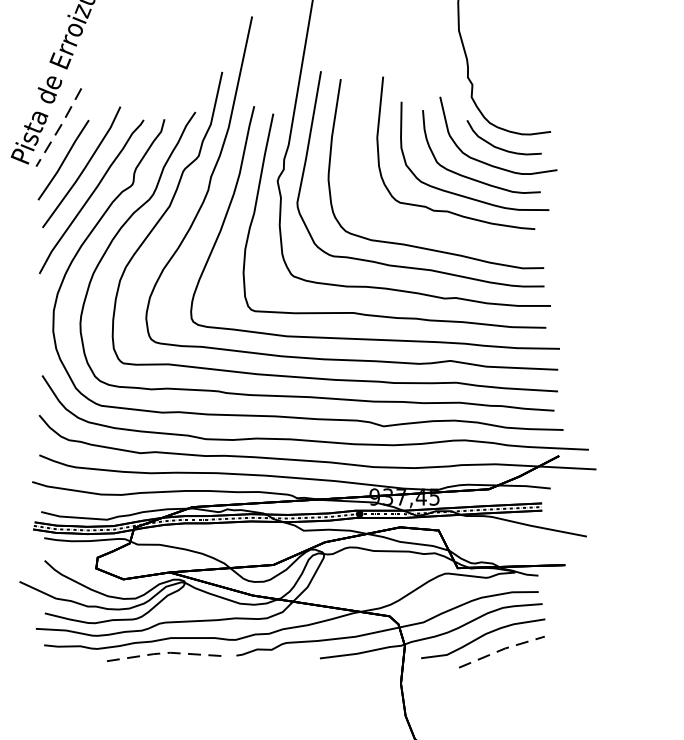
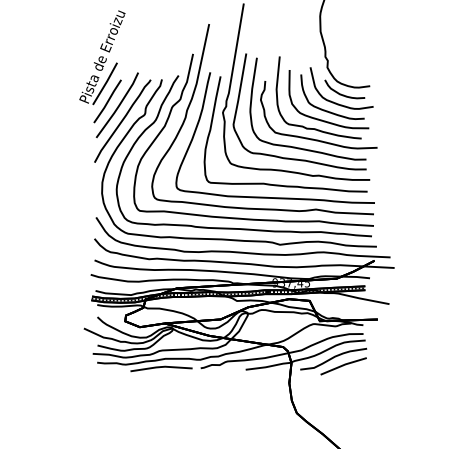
line: (59, 126) -> (105, 83), dashed -> solid
curve: (445, 228) -> (313, 138), added
line: (503, 648) -> (344, 364), dashed -> solid
line: (163, 654) -> (161, 367), dashed -> solid

